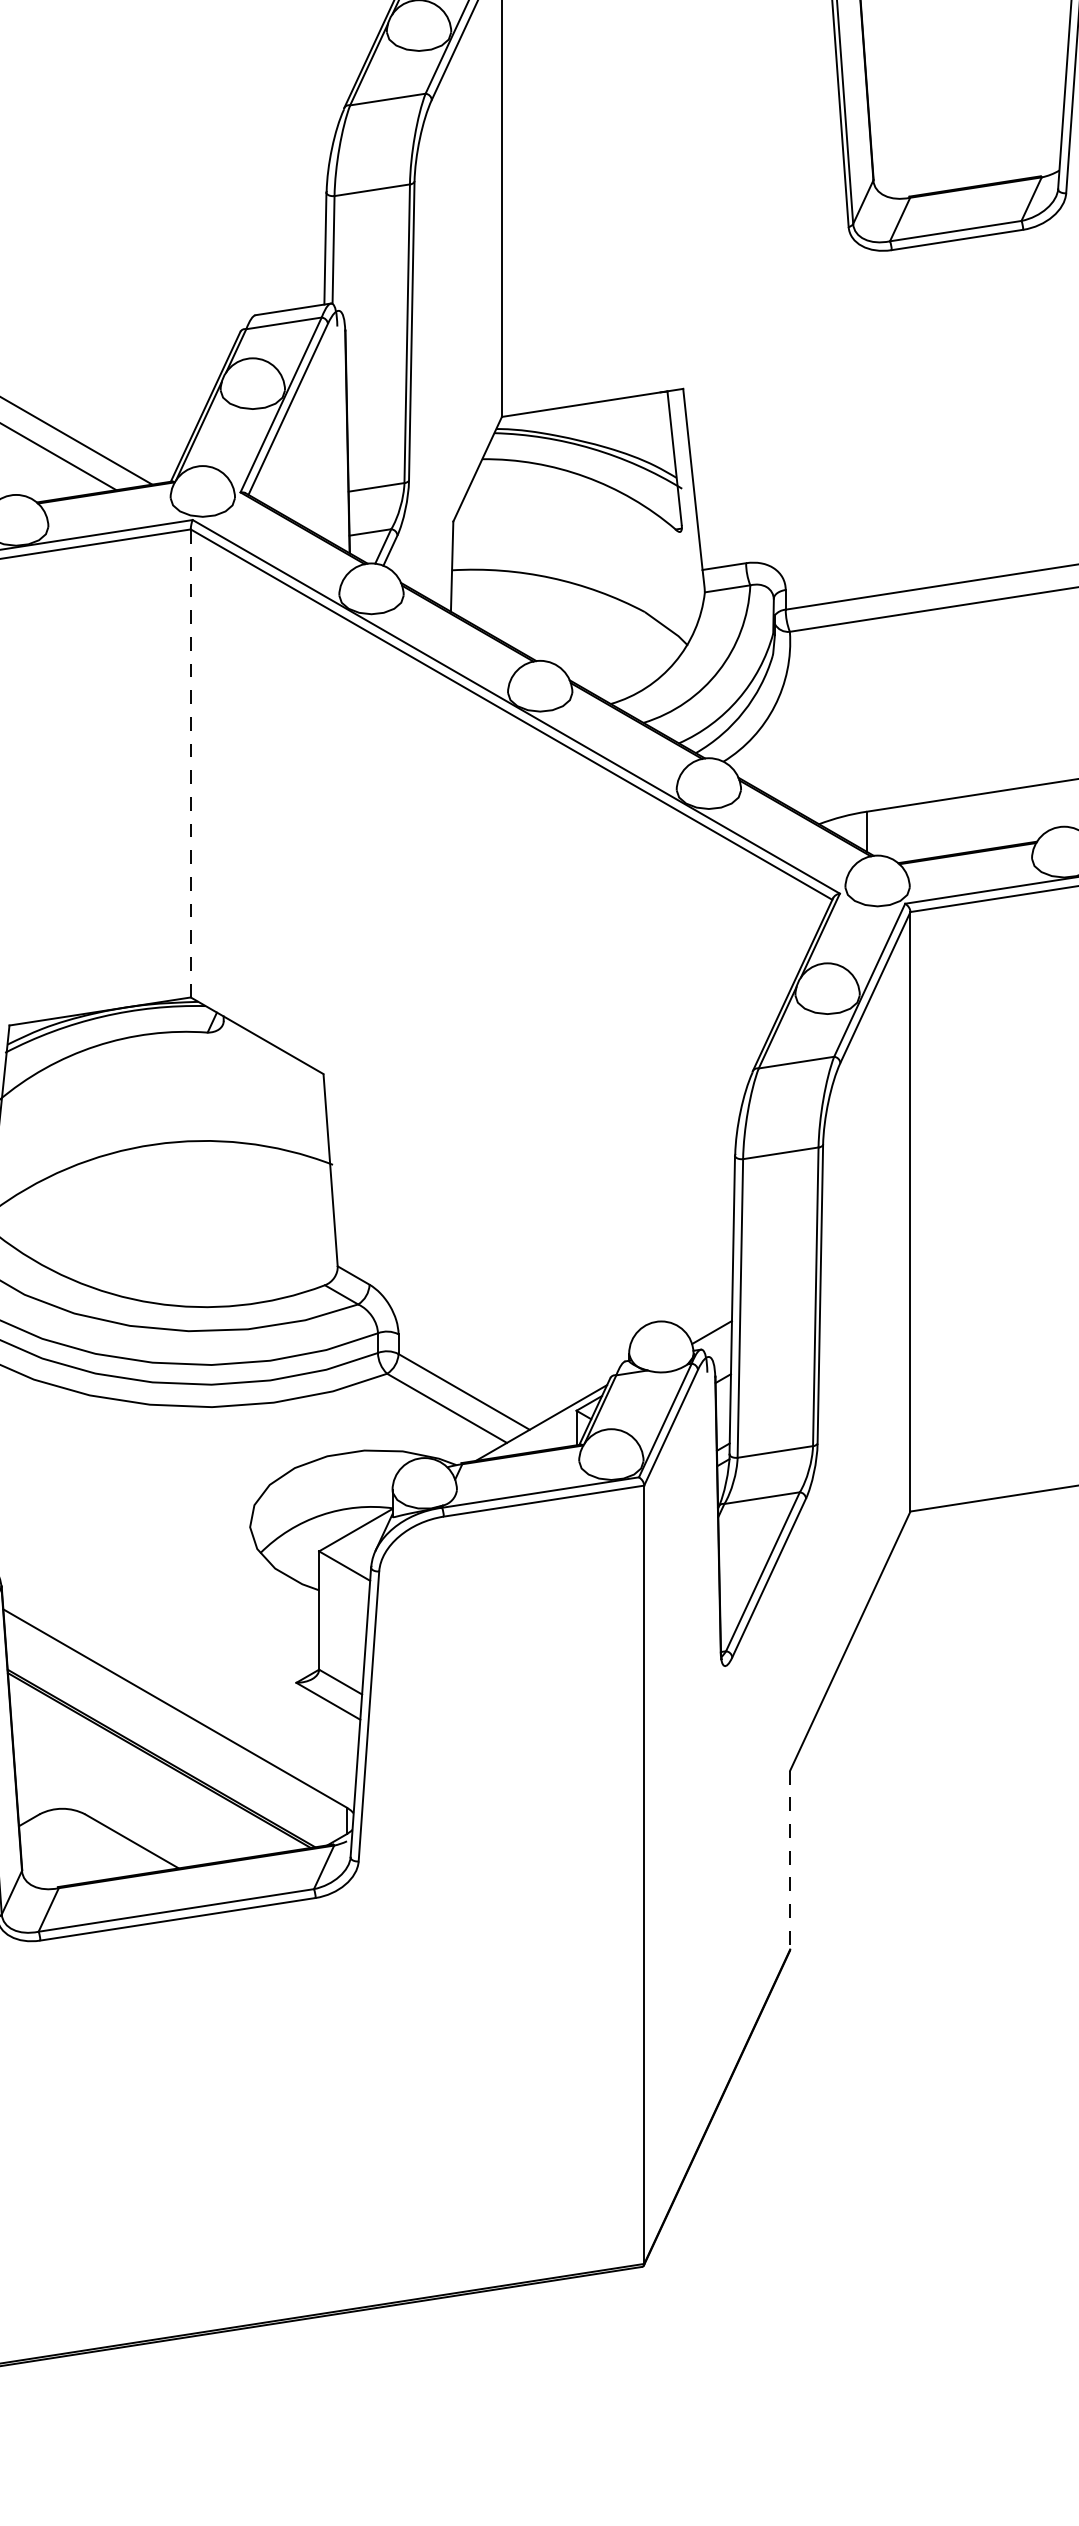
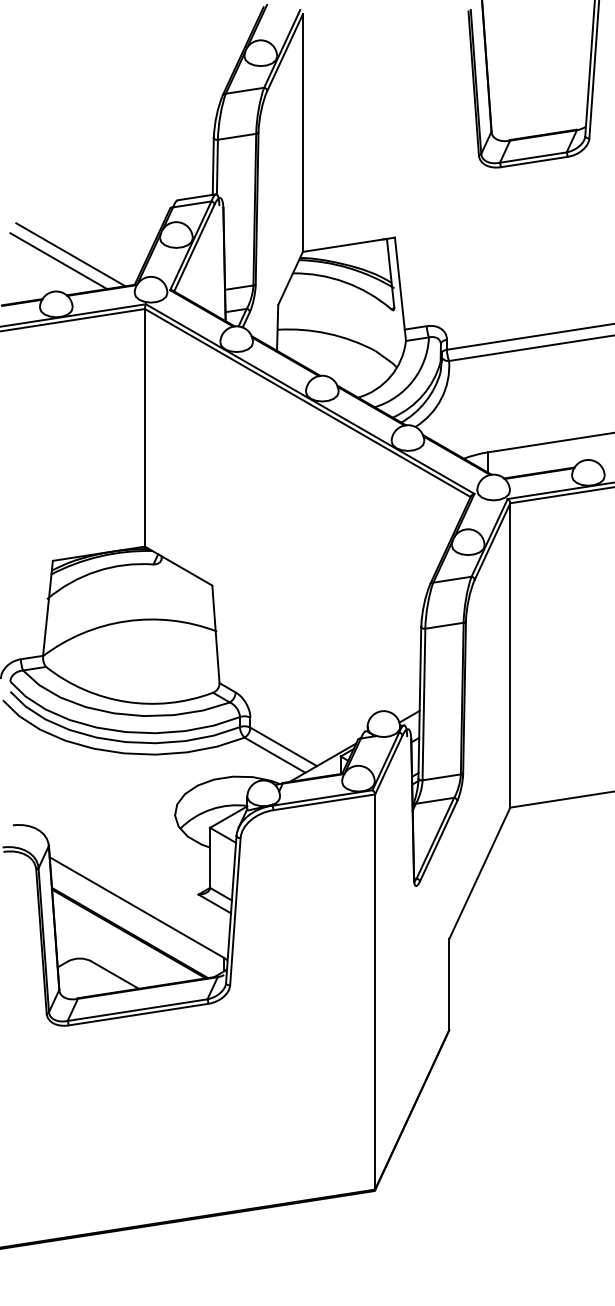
line: (189, 762) -> (144, 427), dashed -> solid
line: (790, 1861) -> (449, 985), dashed -> solid

